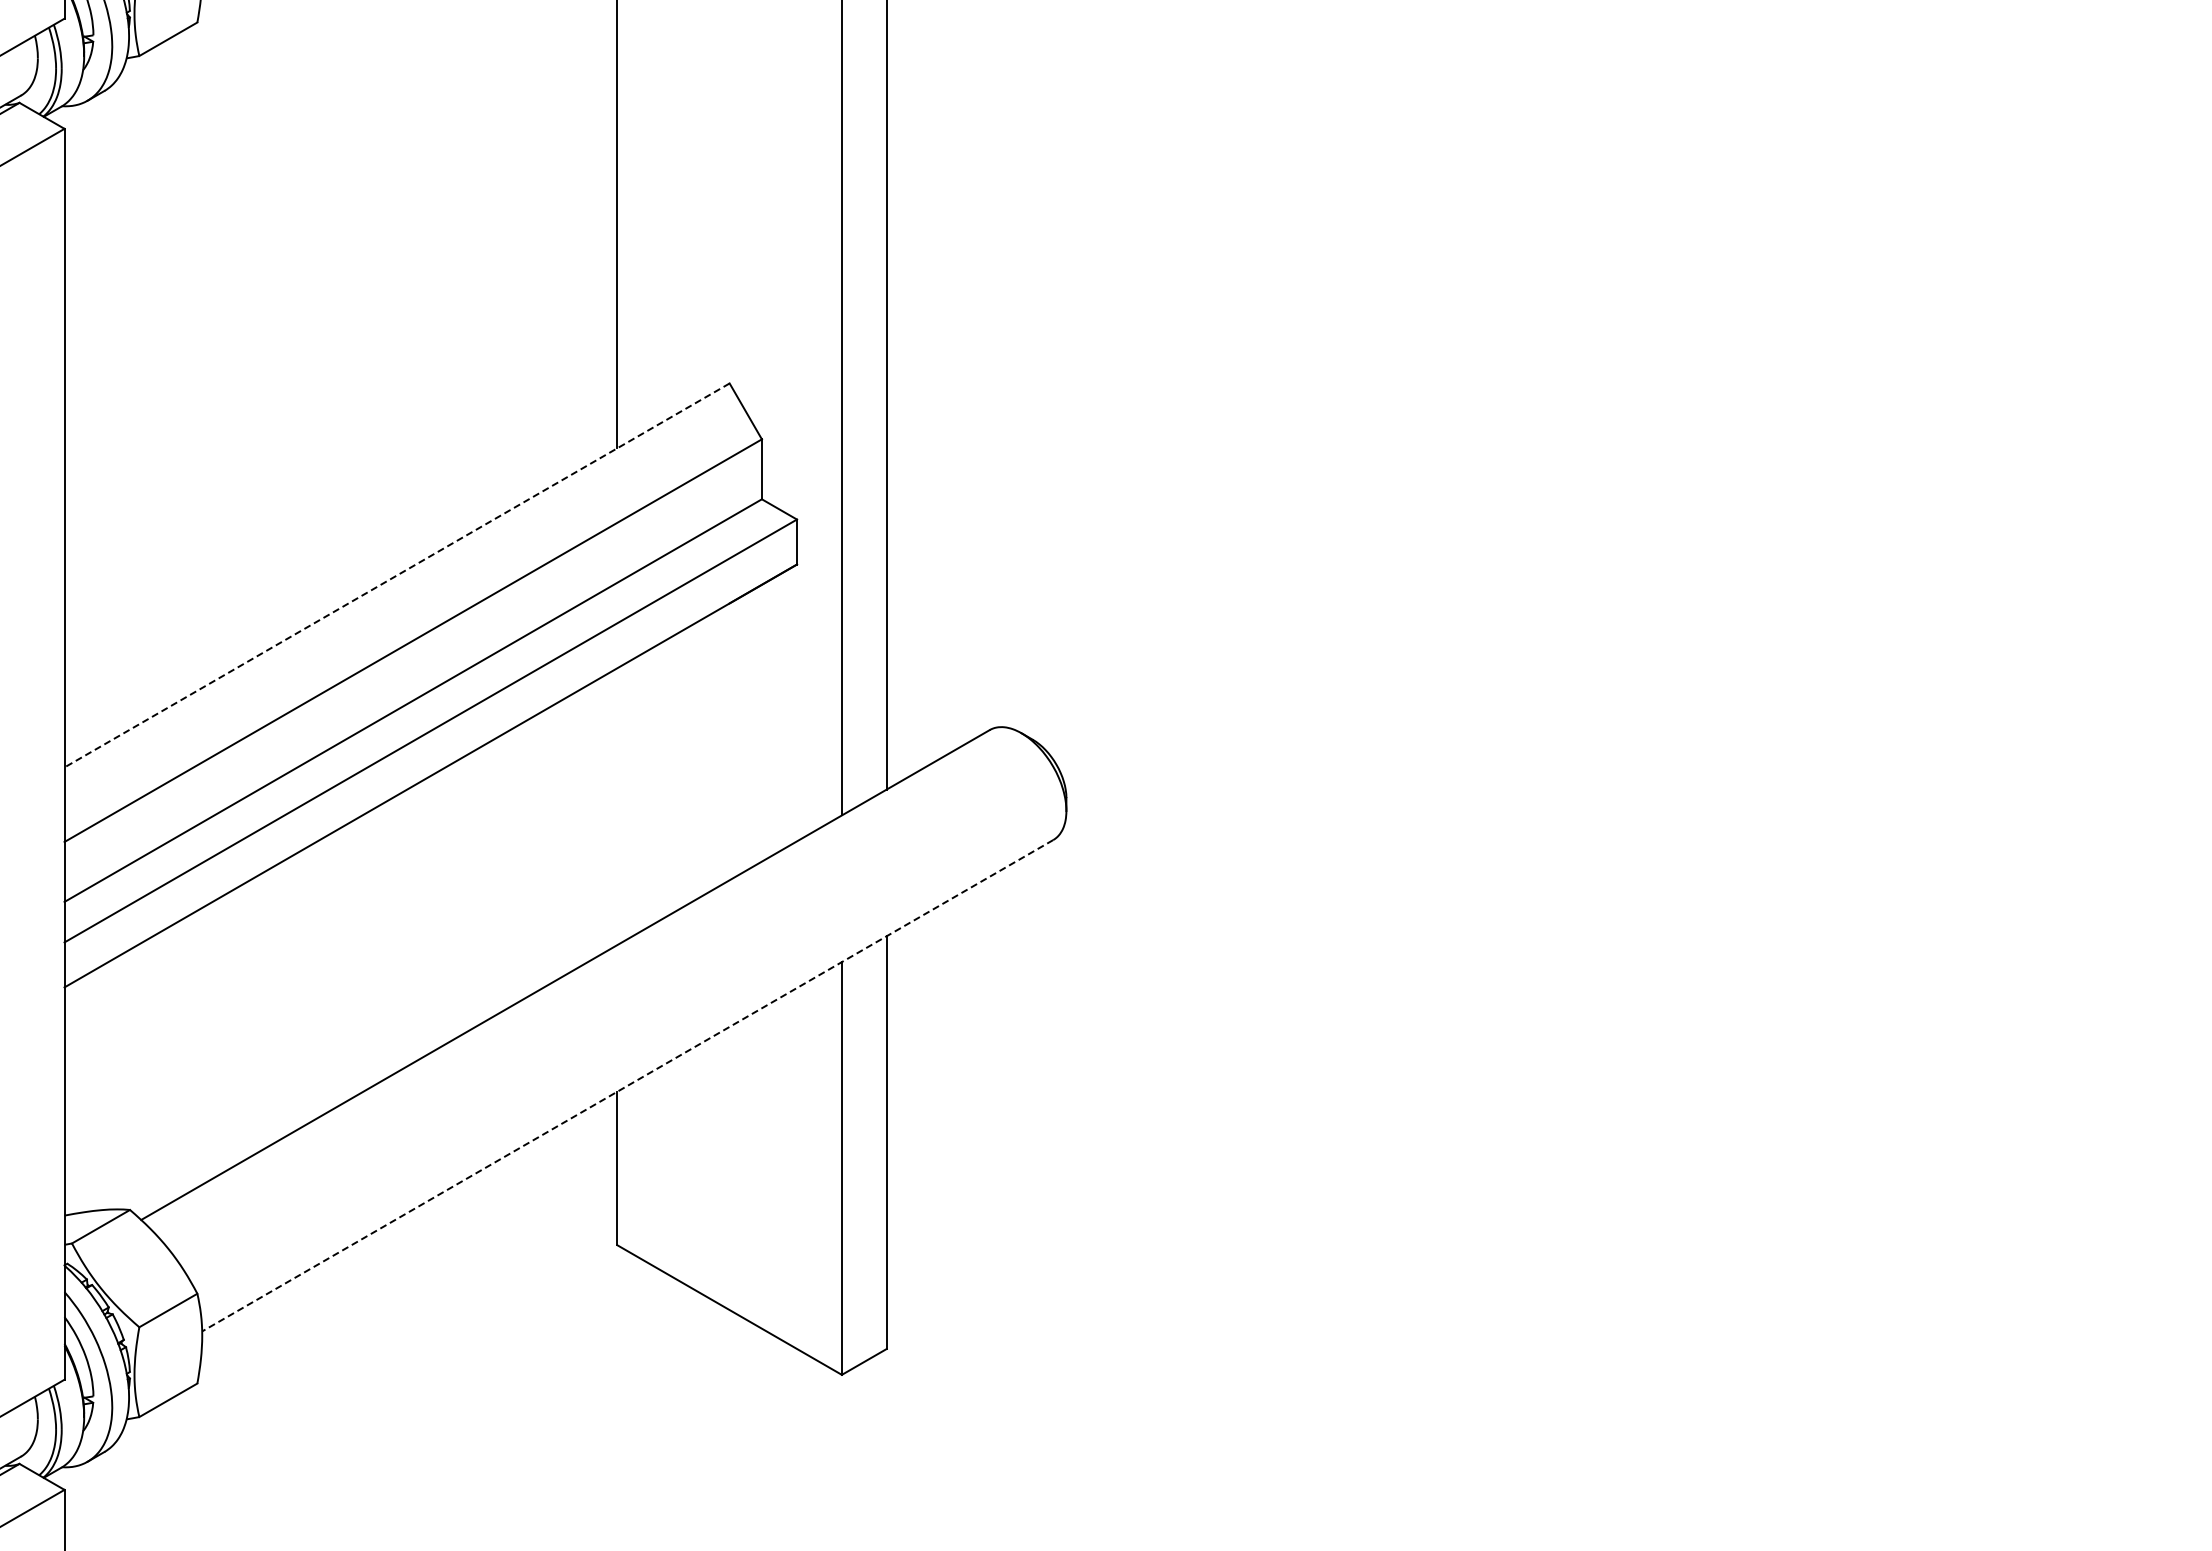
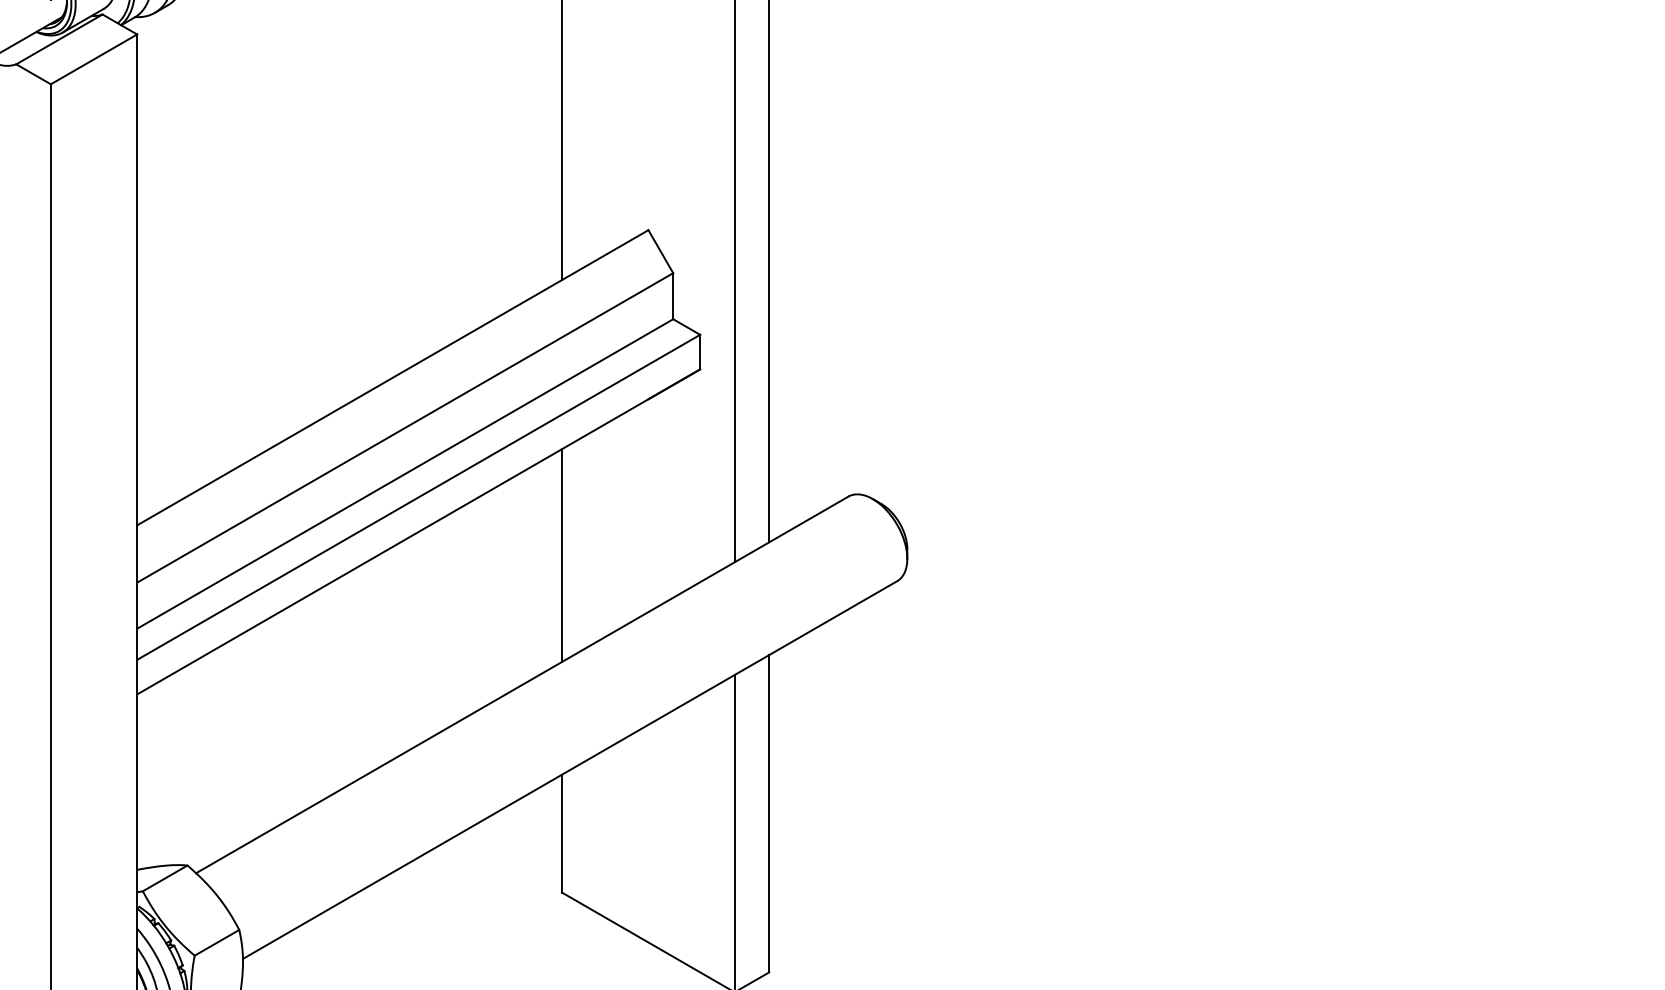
line: (397, 575) -> (393, 377), dashed -> solid
line: (617, 806) -> (562, 555), added
line: (627, 1086) -> (569, 770), dashed -> solid

